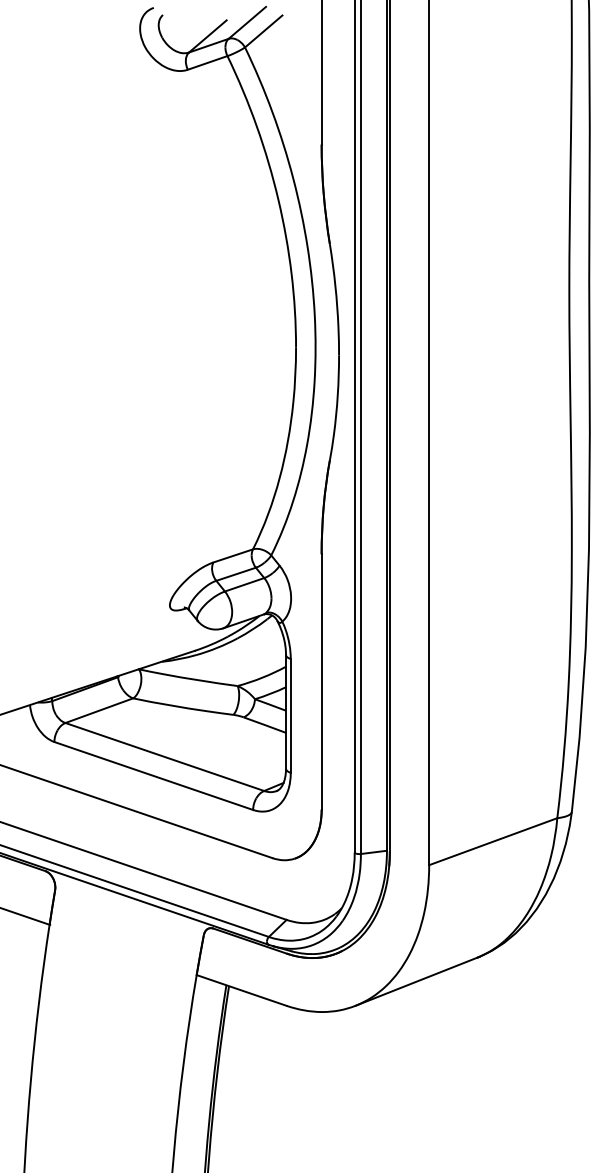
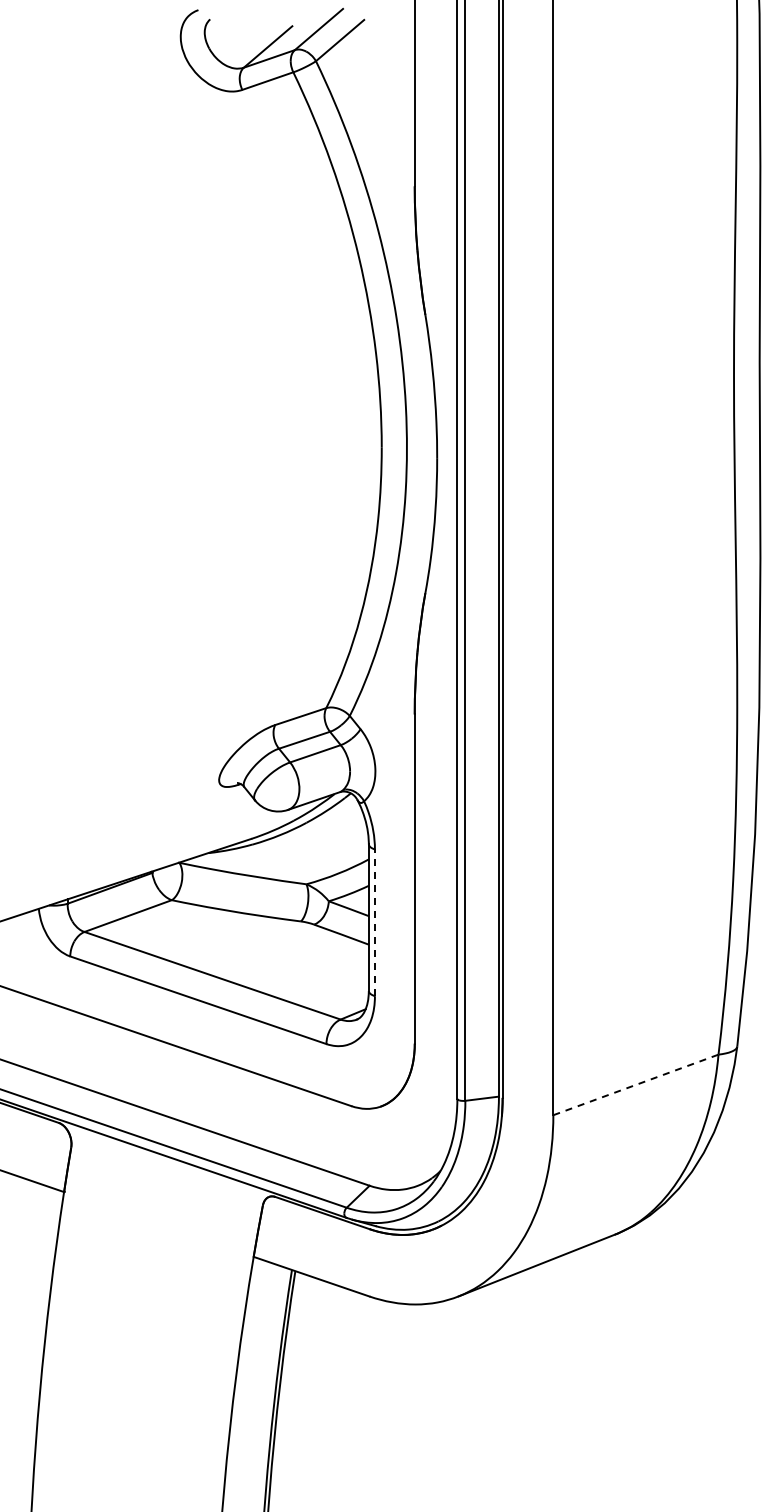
line: (290, 715) -> (374, 922), solid -> dashed
line: (492, 841) -> (635, 1084), solid -> dashed

